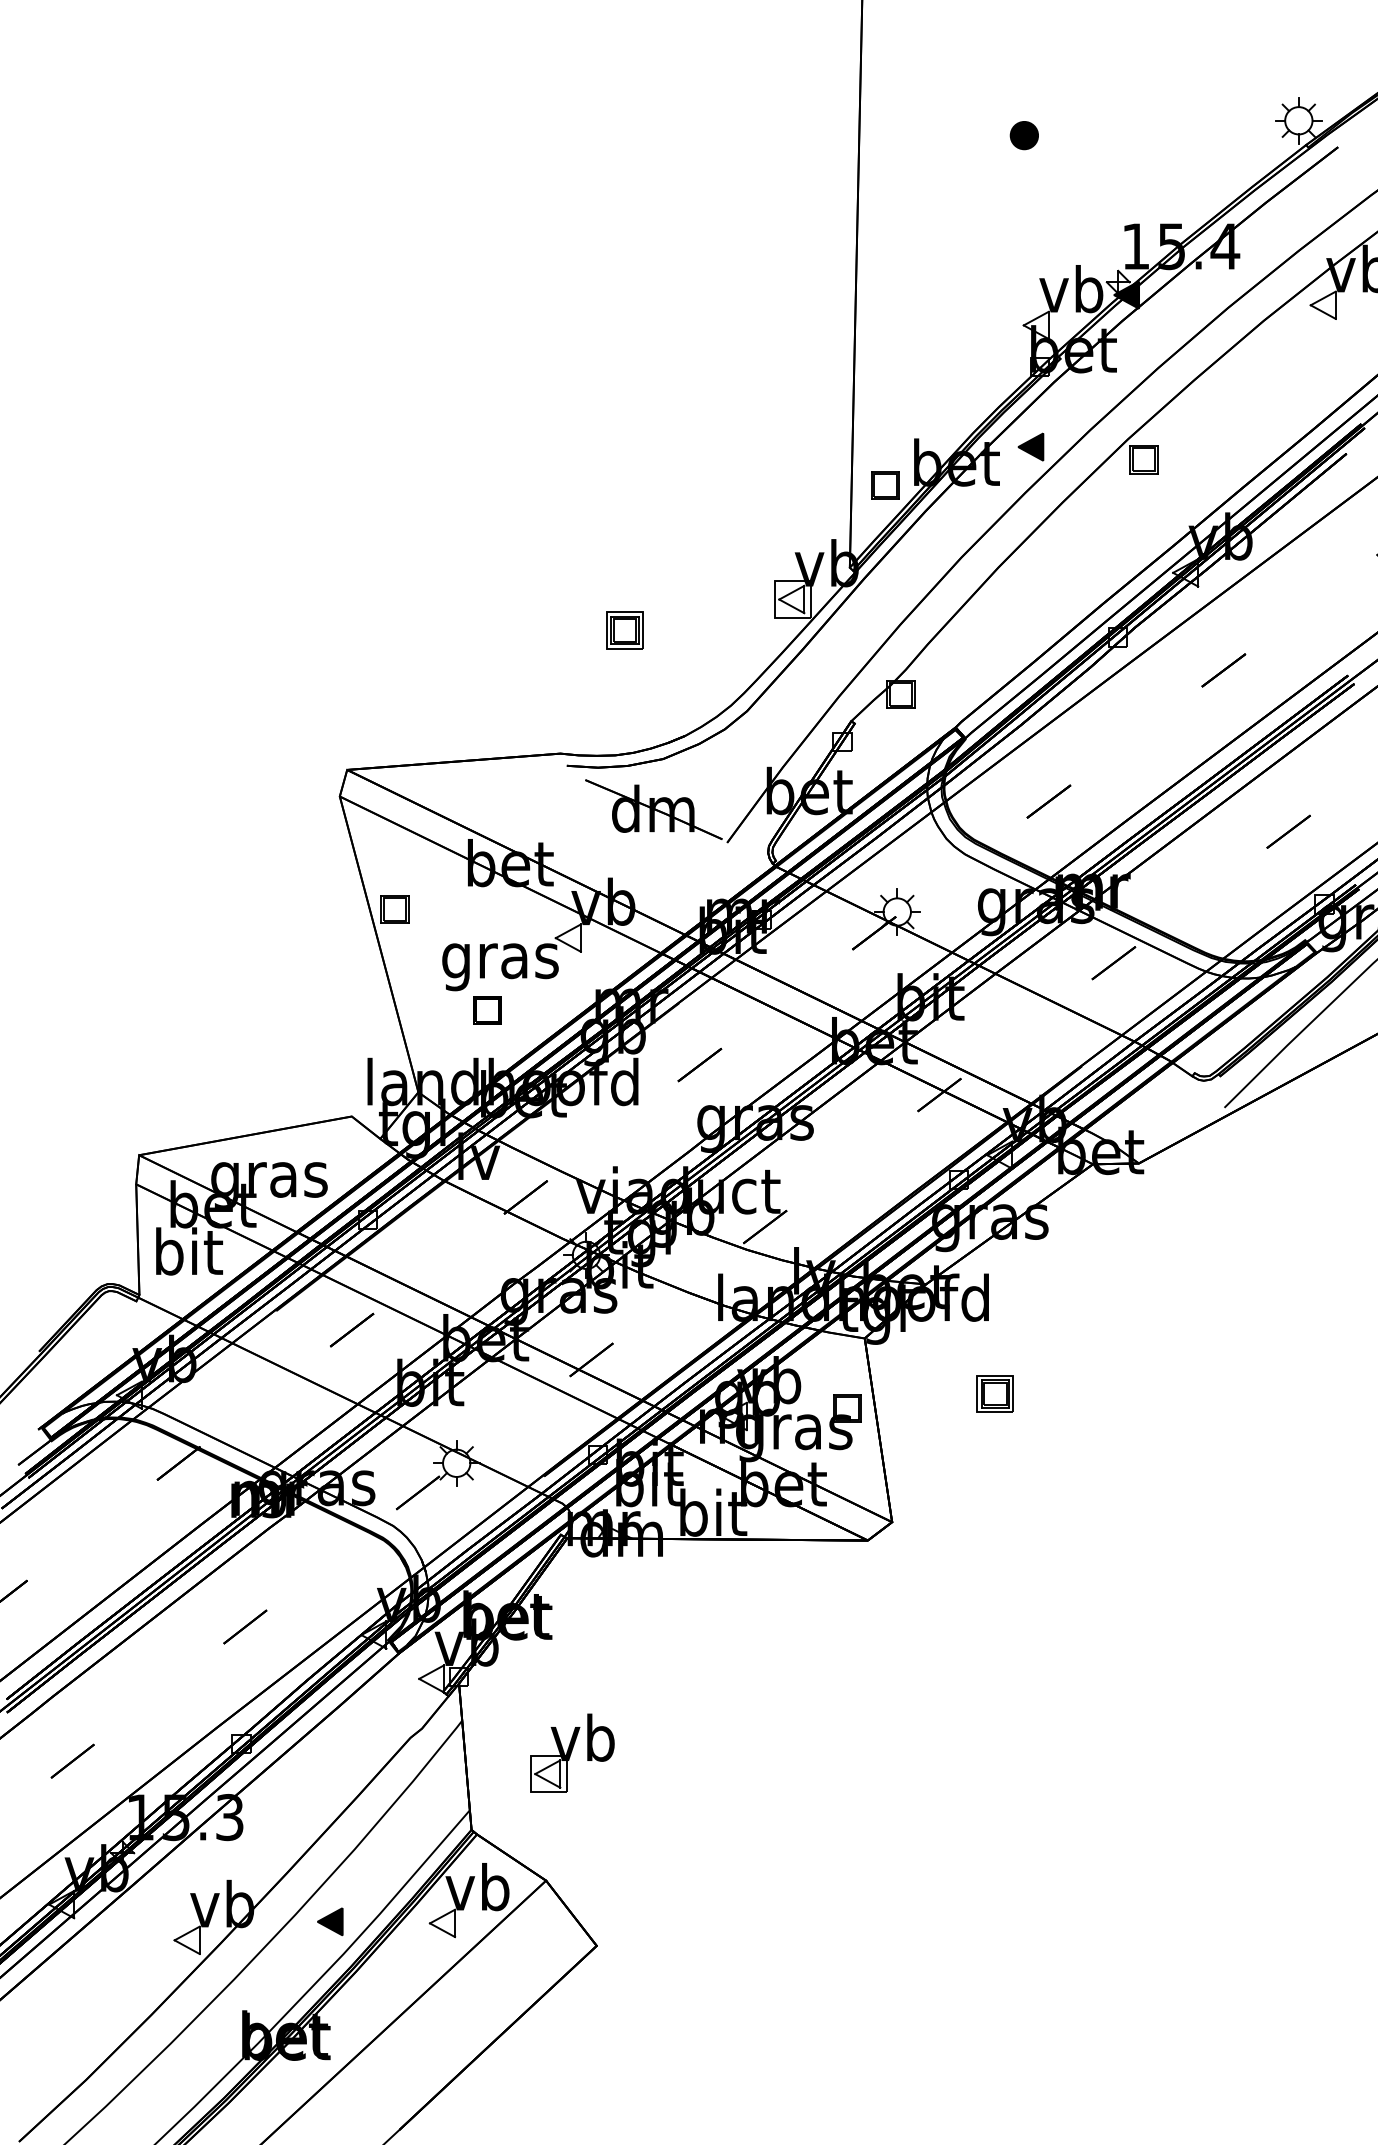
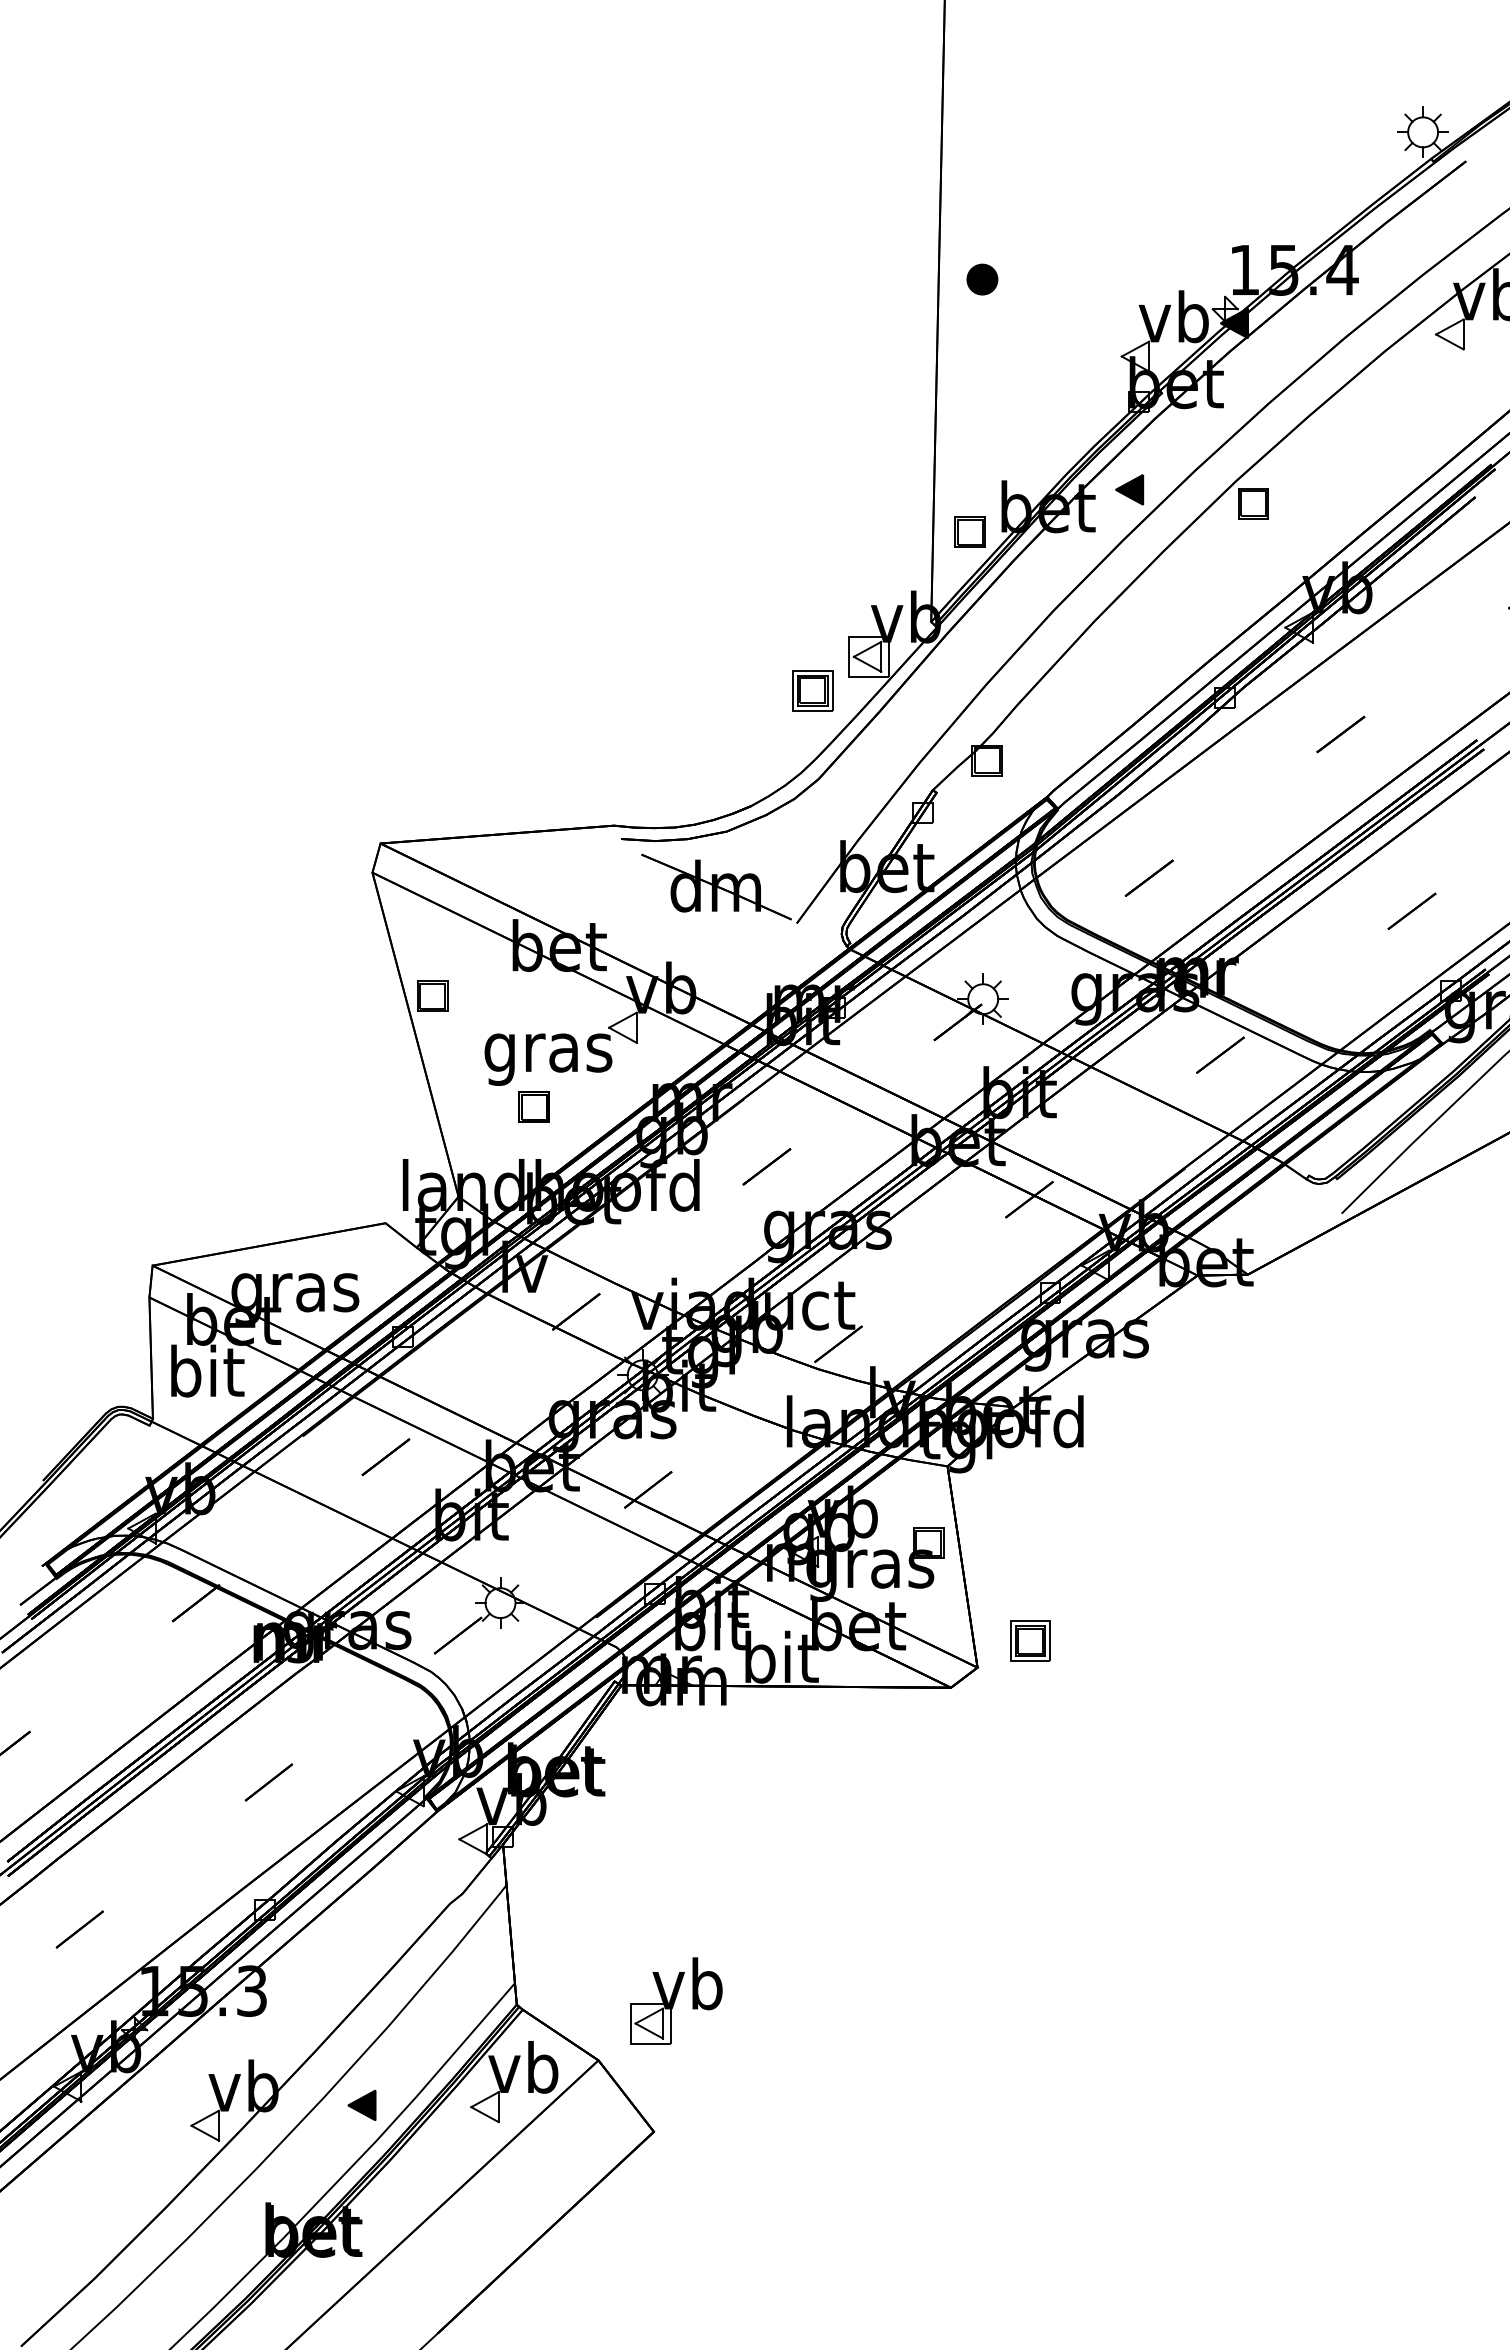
part: (1024, 135) -> (982, 279), moved
part: (624, 630) -> (812, 690), moved
part: (995, 1393) -> (1030, 1640), moved
part: (572, 1752) -> (676, 2000), moved

